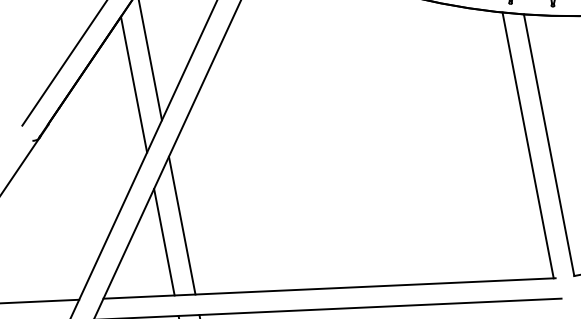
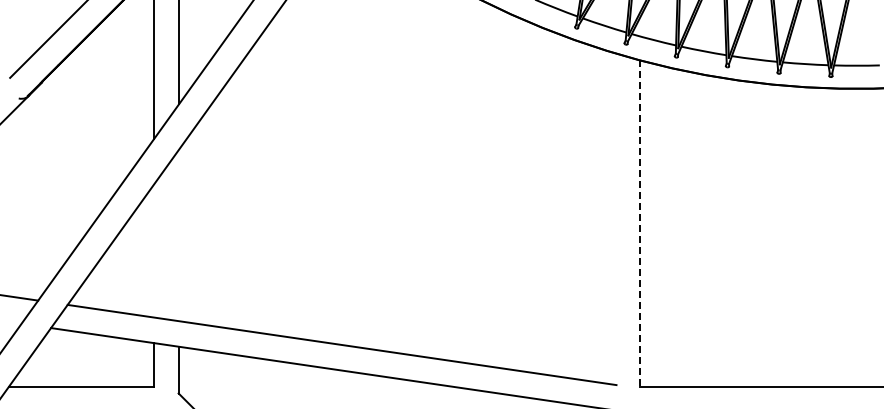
line: (528, 145) -> (614, 218), removed
line: (549, 145) -> (639, 223), solid -> dashed
line: (182, 225) -> (179, 235), removed
line: (164, 241) -> (154, 250), removed

